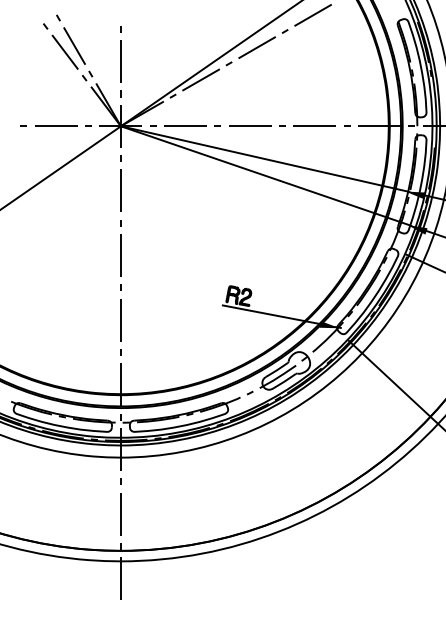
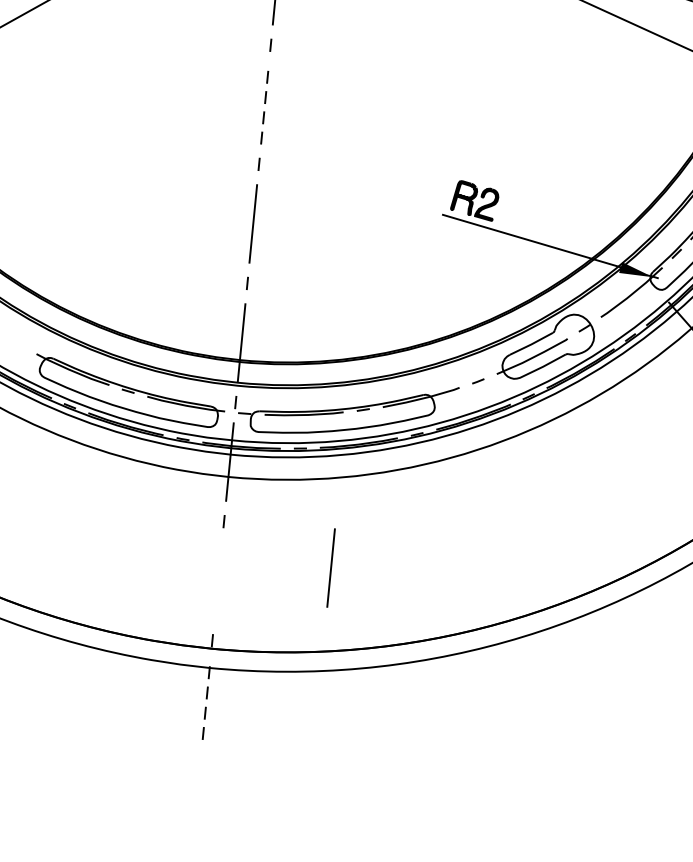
line: (120, 255) -> (264, 104), solid -> dashed
line: (120, 514) -> (330, 568), moved
line: (120, 578) -> (205, 699), solid -> dashed

